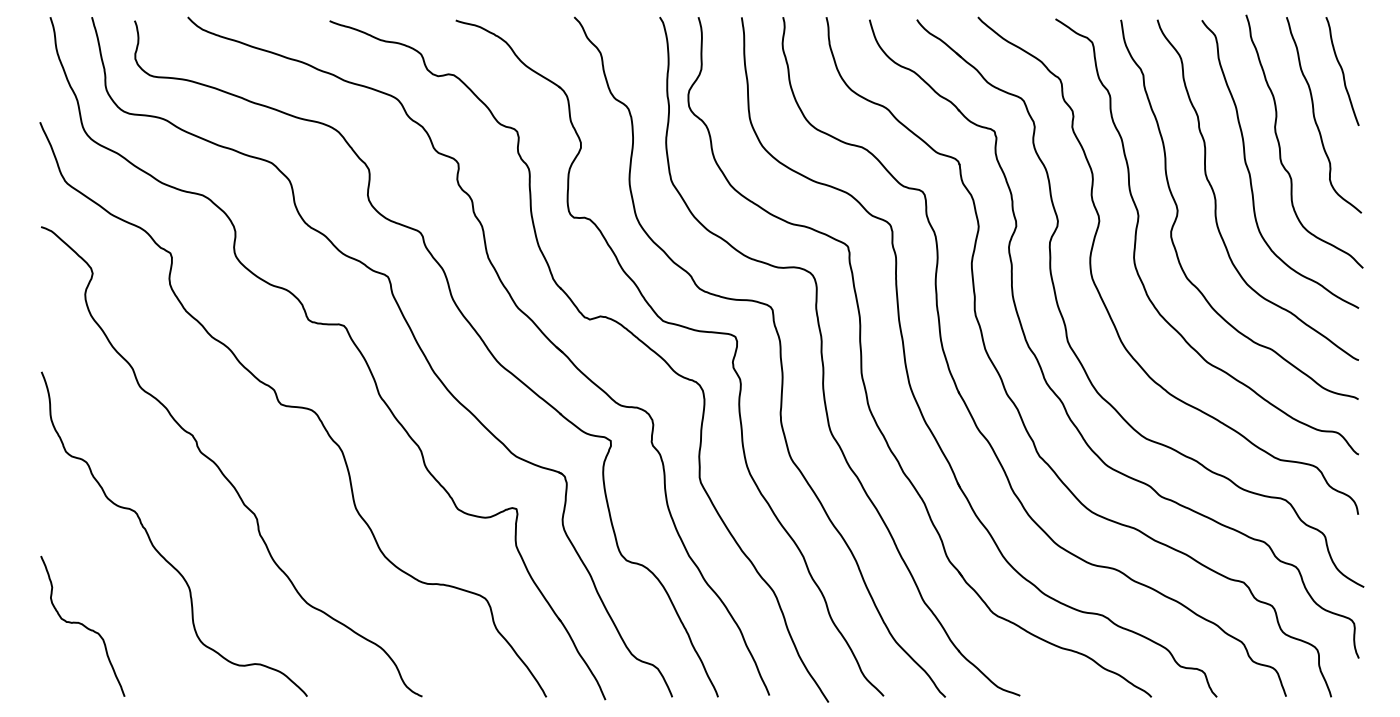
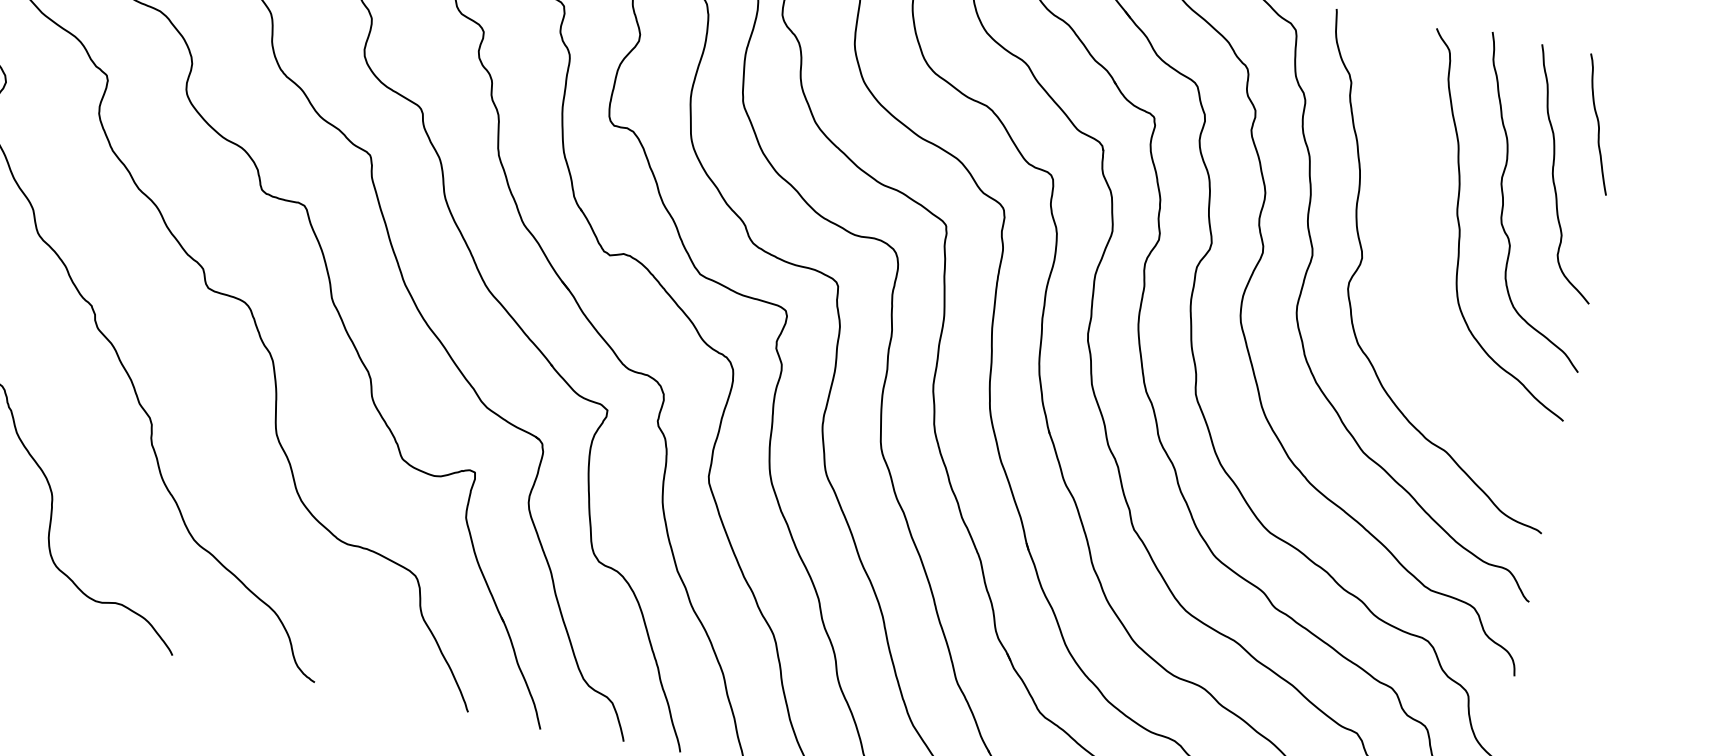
curve: (1216, 198) -> (1413, 252), removed

